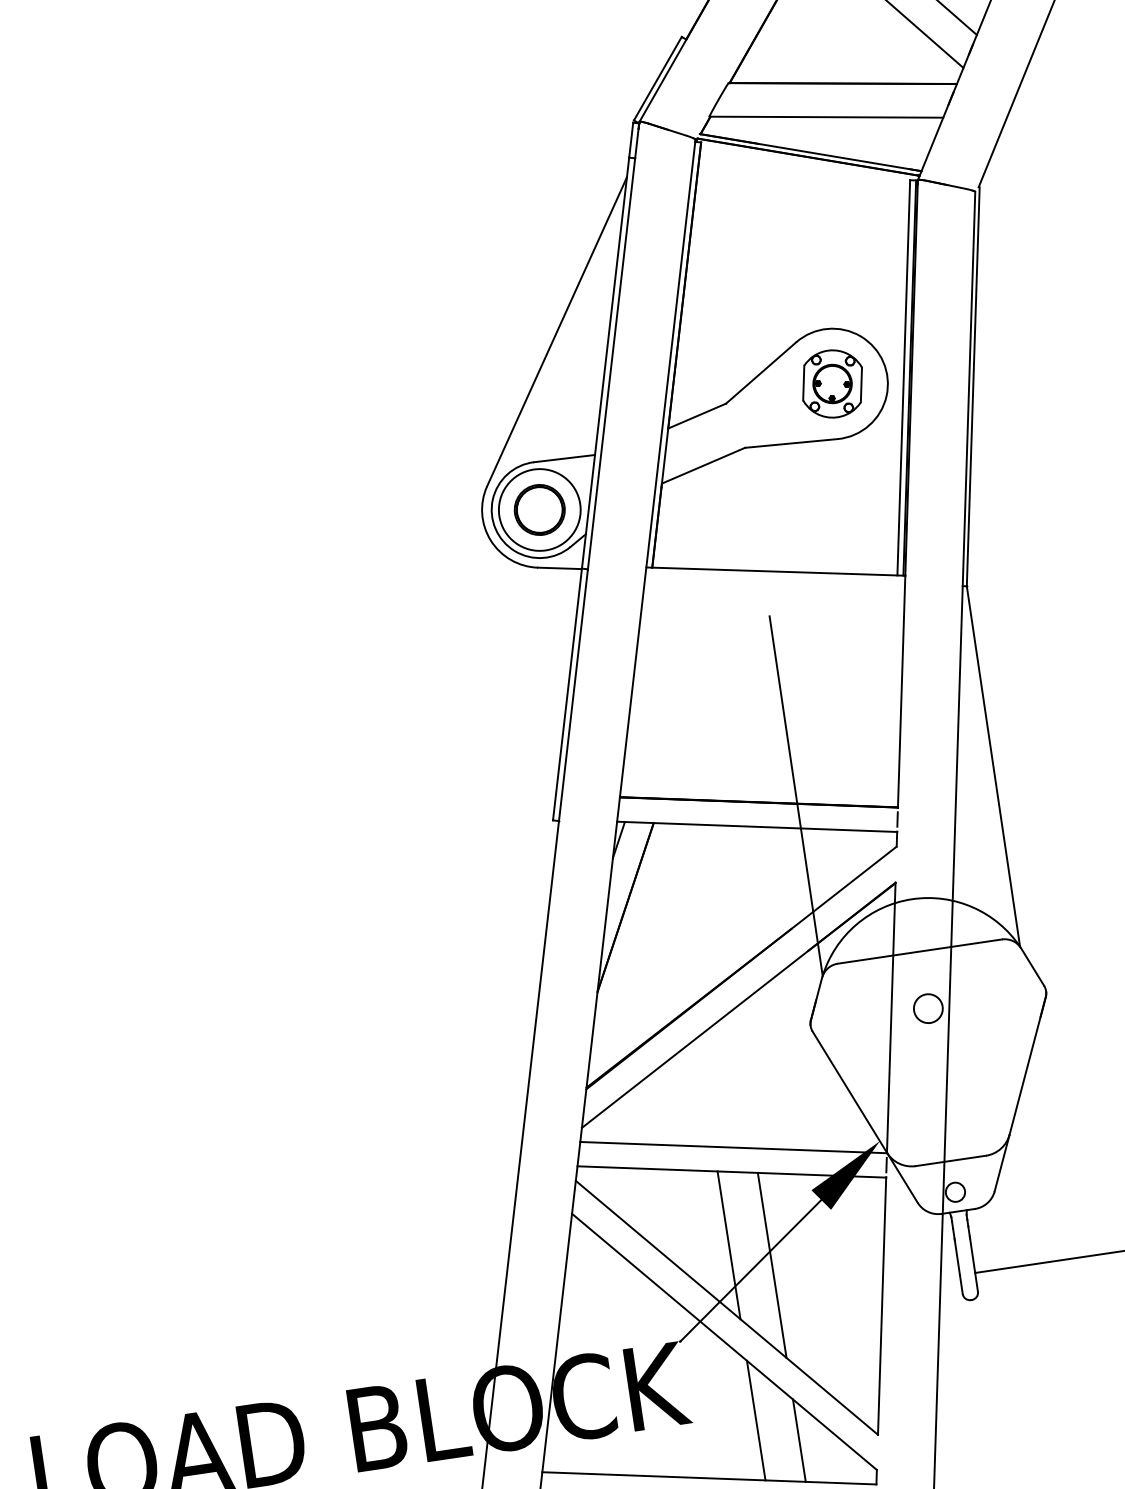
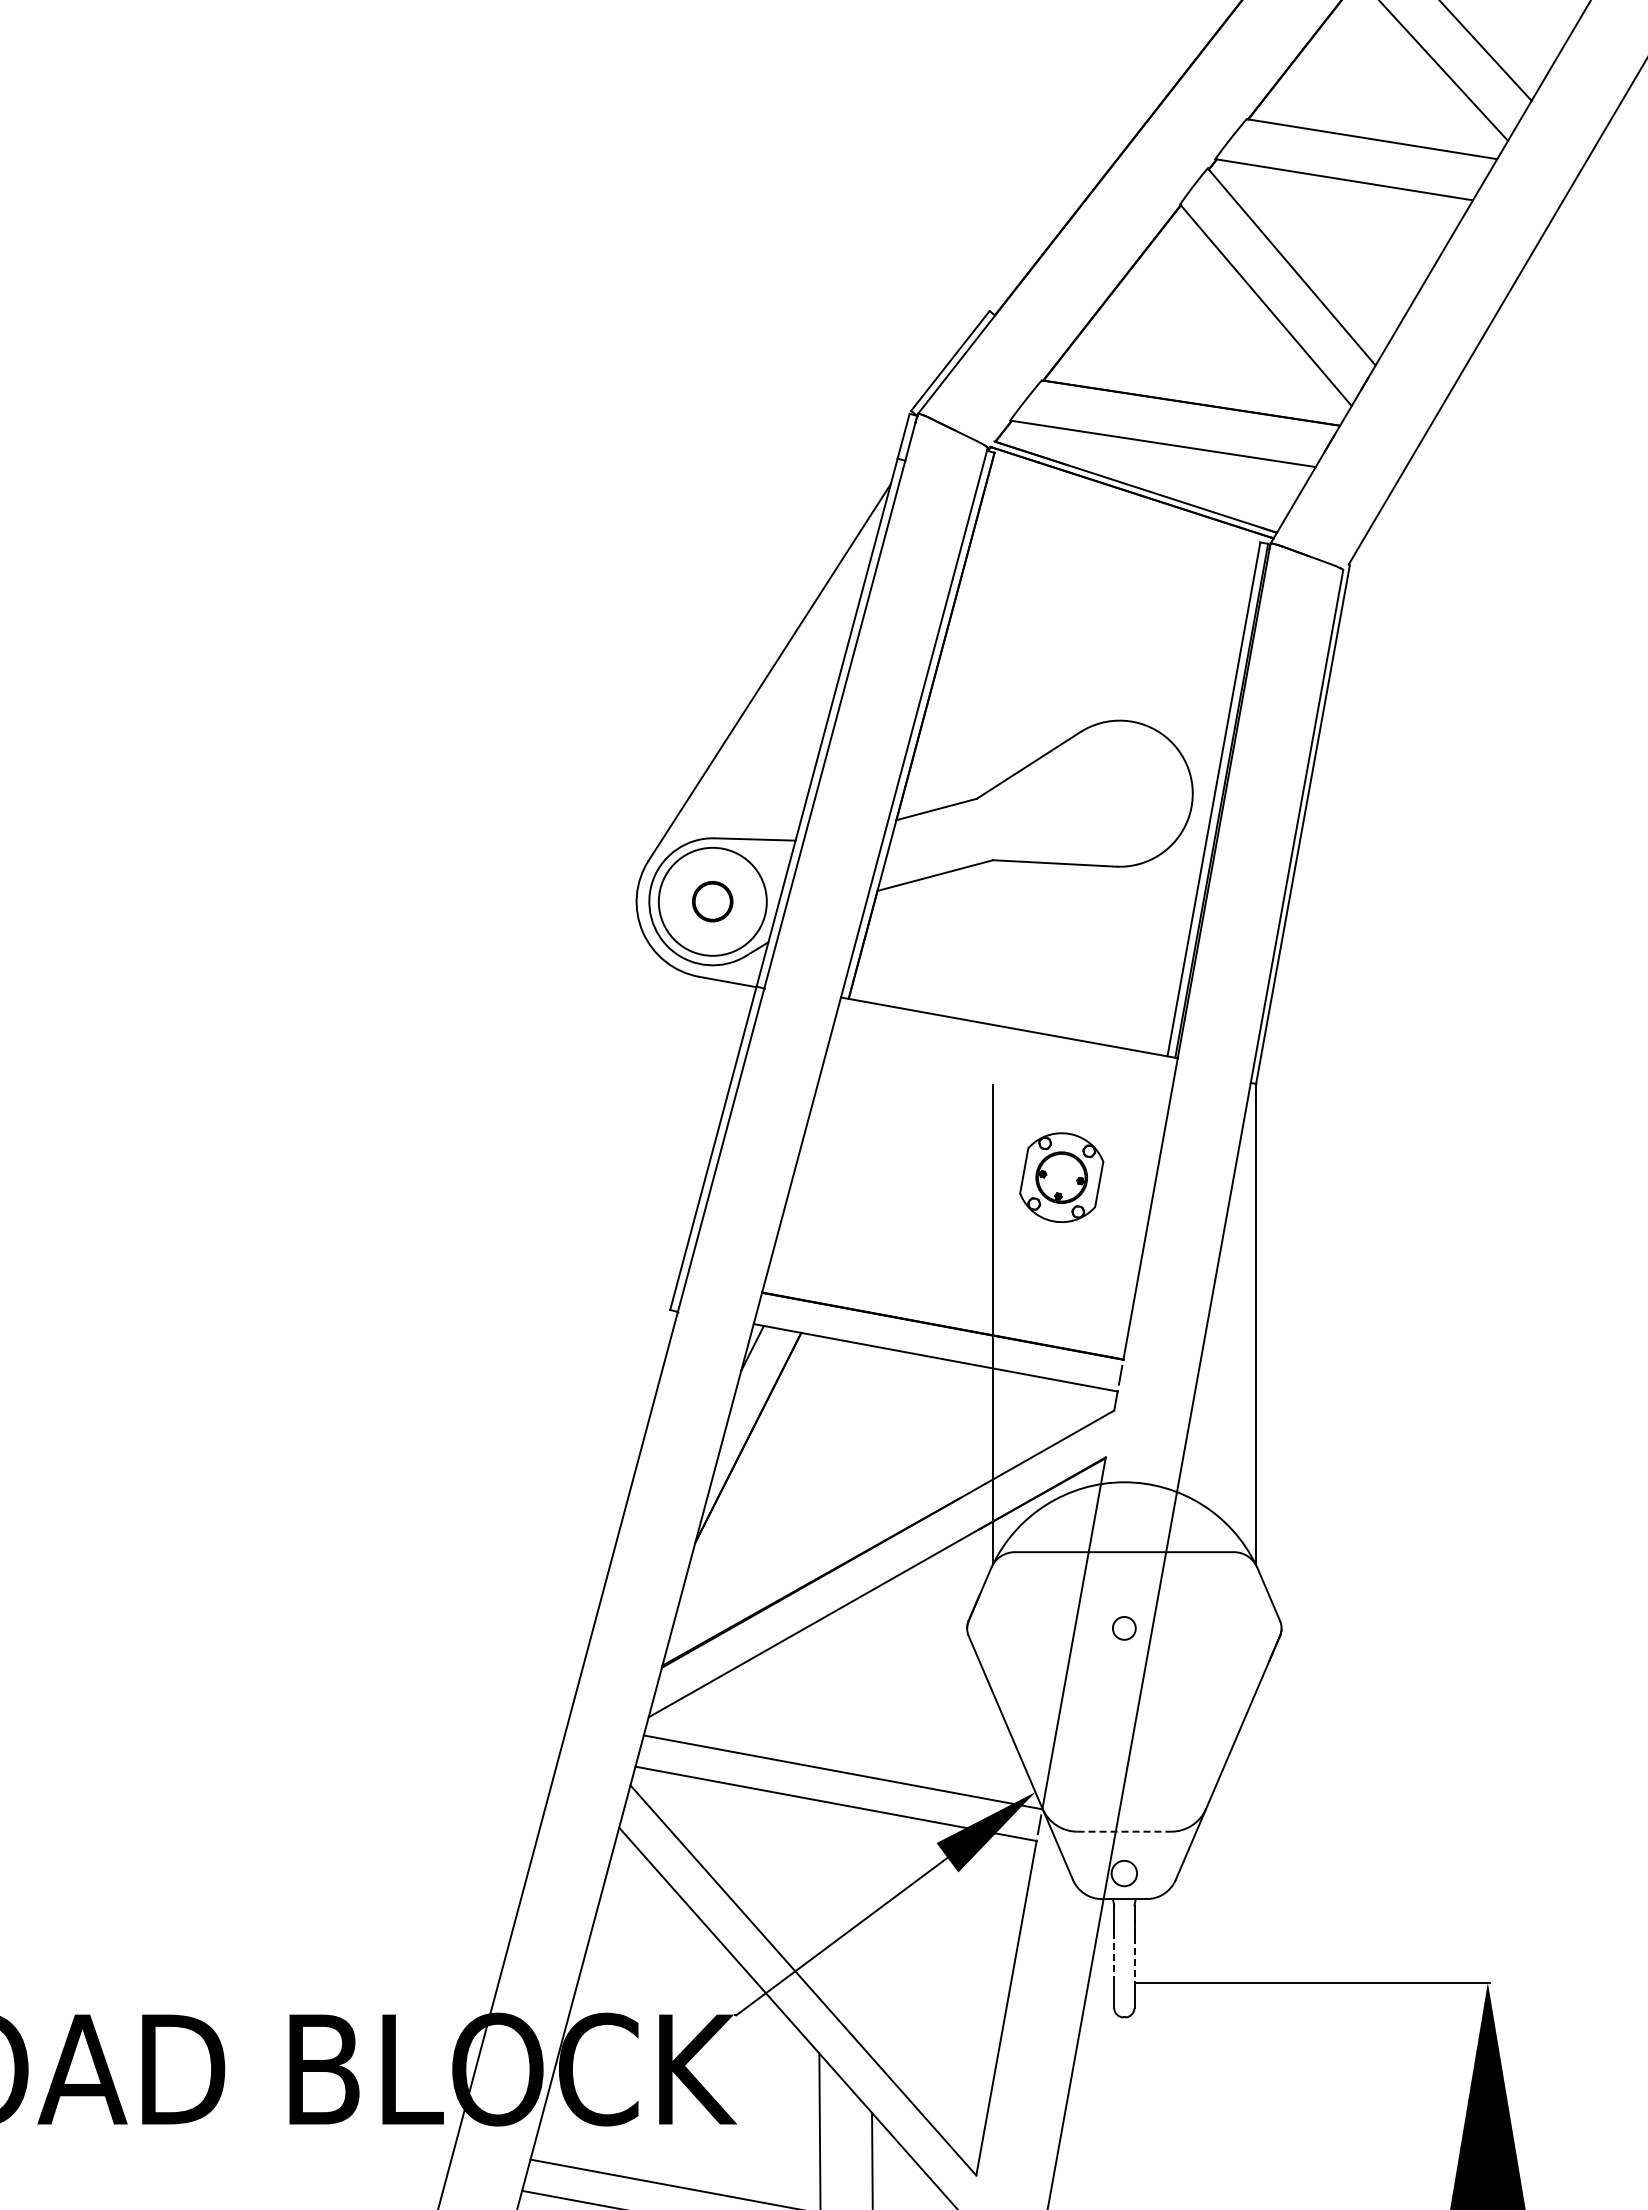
part: (832, 383) -> (1061, 1177), moved
part: (539, 509) -> (712, 901), size x0.6
circle: (928, 1008) -> (1124, 1628), size x0.6
line: (950, 1160) -> (1124, 1831), solid -> dashed
line: (728, 1244) -> (817, 1898), removed
line: (972, 1255) -> (1134, 1959), solid -> dashed
line: (957, 1257) -> (1114, 1959), solid -> dashed
line: (771, 1265) -> (870, 1933), removed

